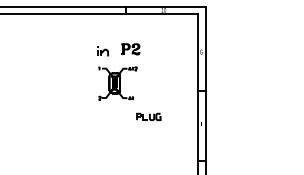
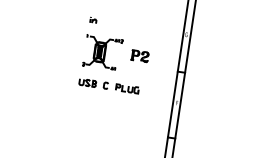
part: (130, 49) -> (139, 56), moved
part: (103, 51) -> (93, 20), size x0.62
part: (112, 116) -> (93, 83), added

